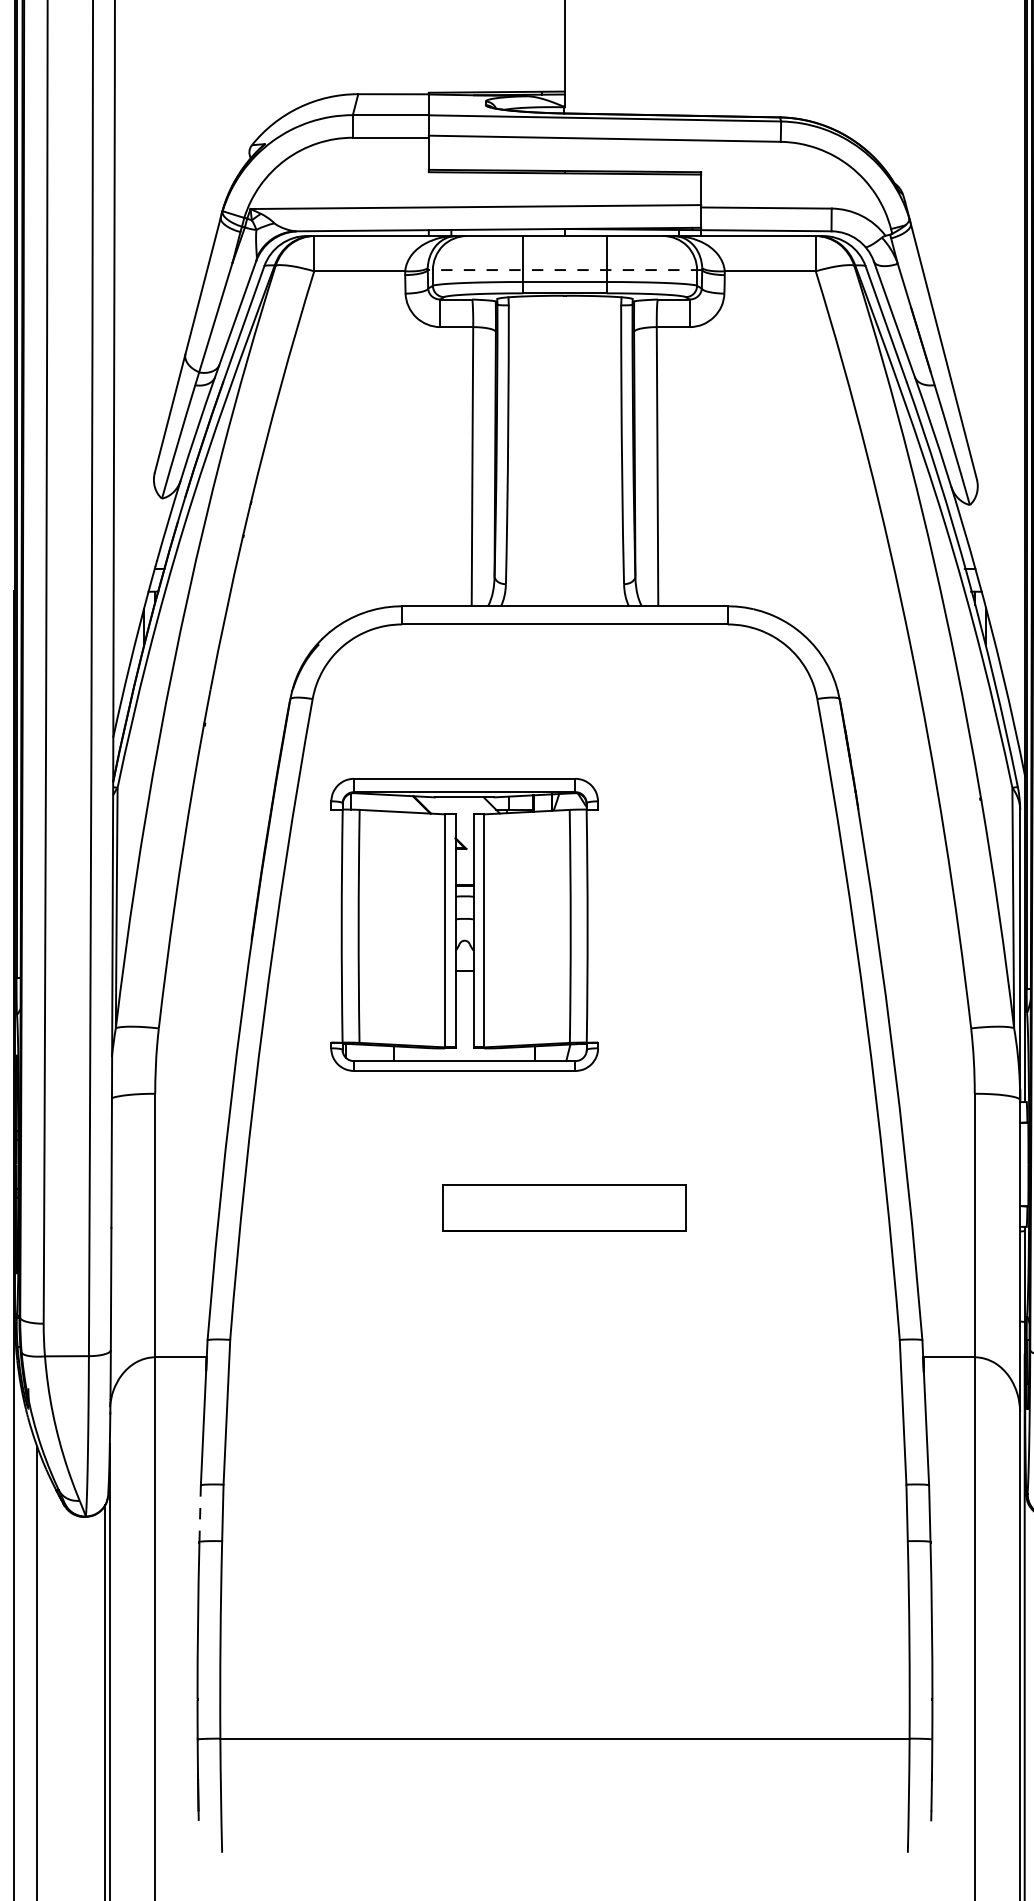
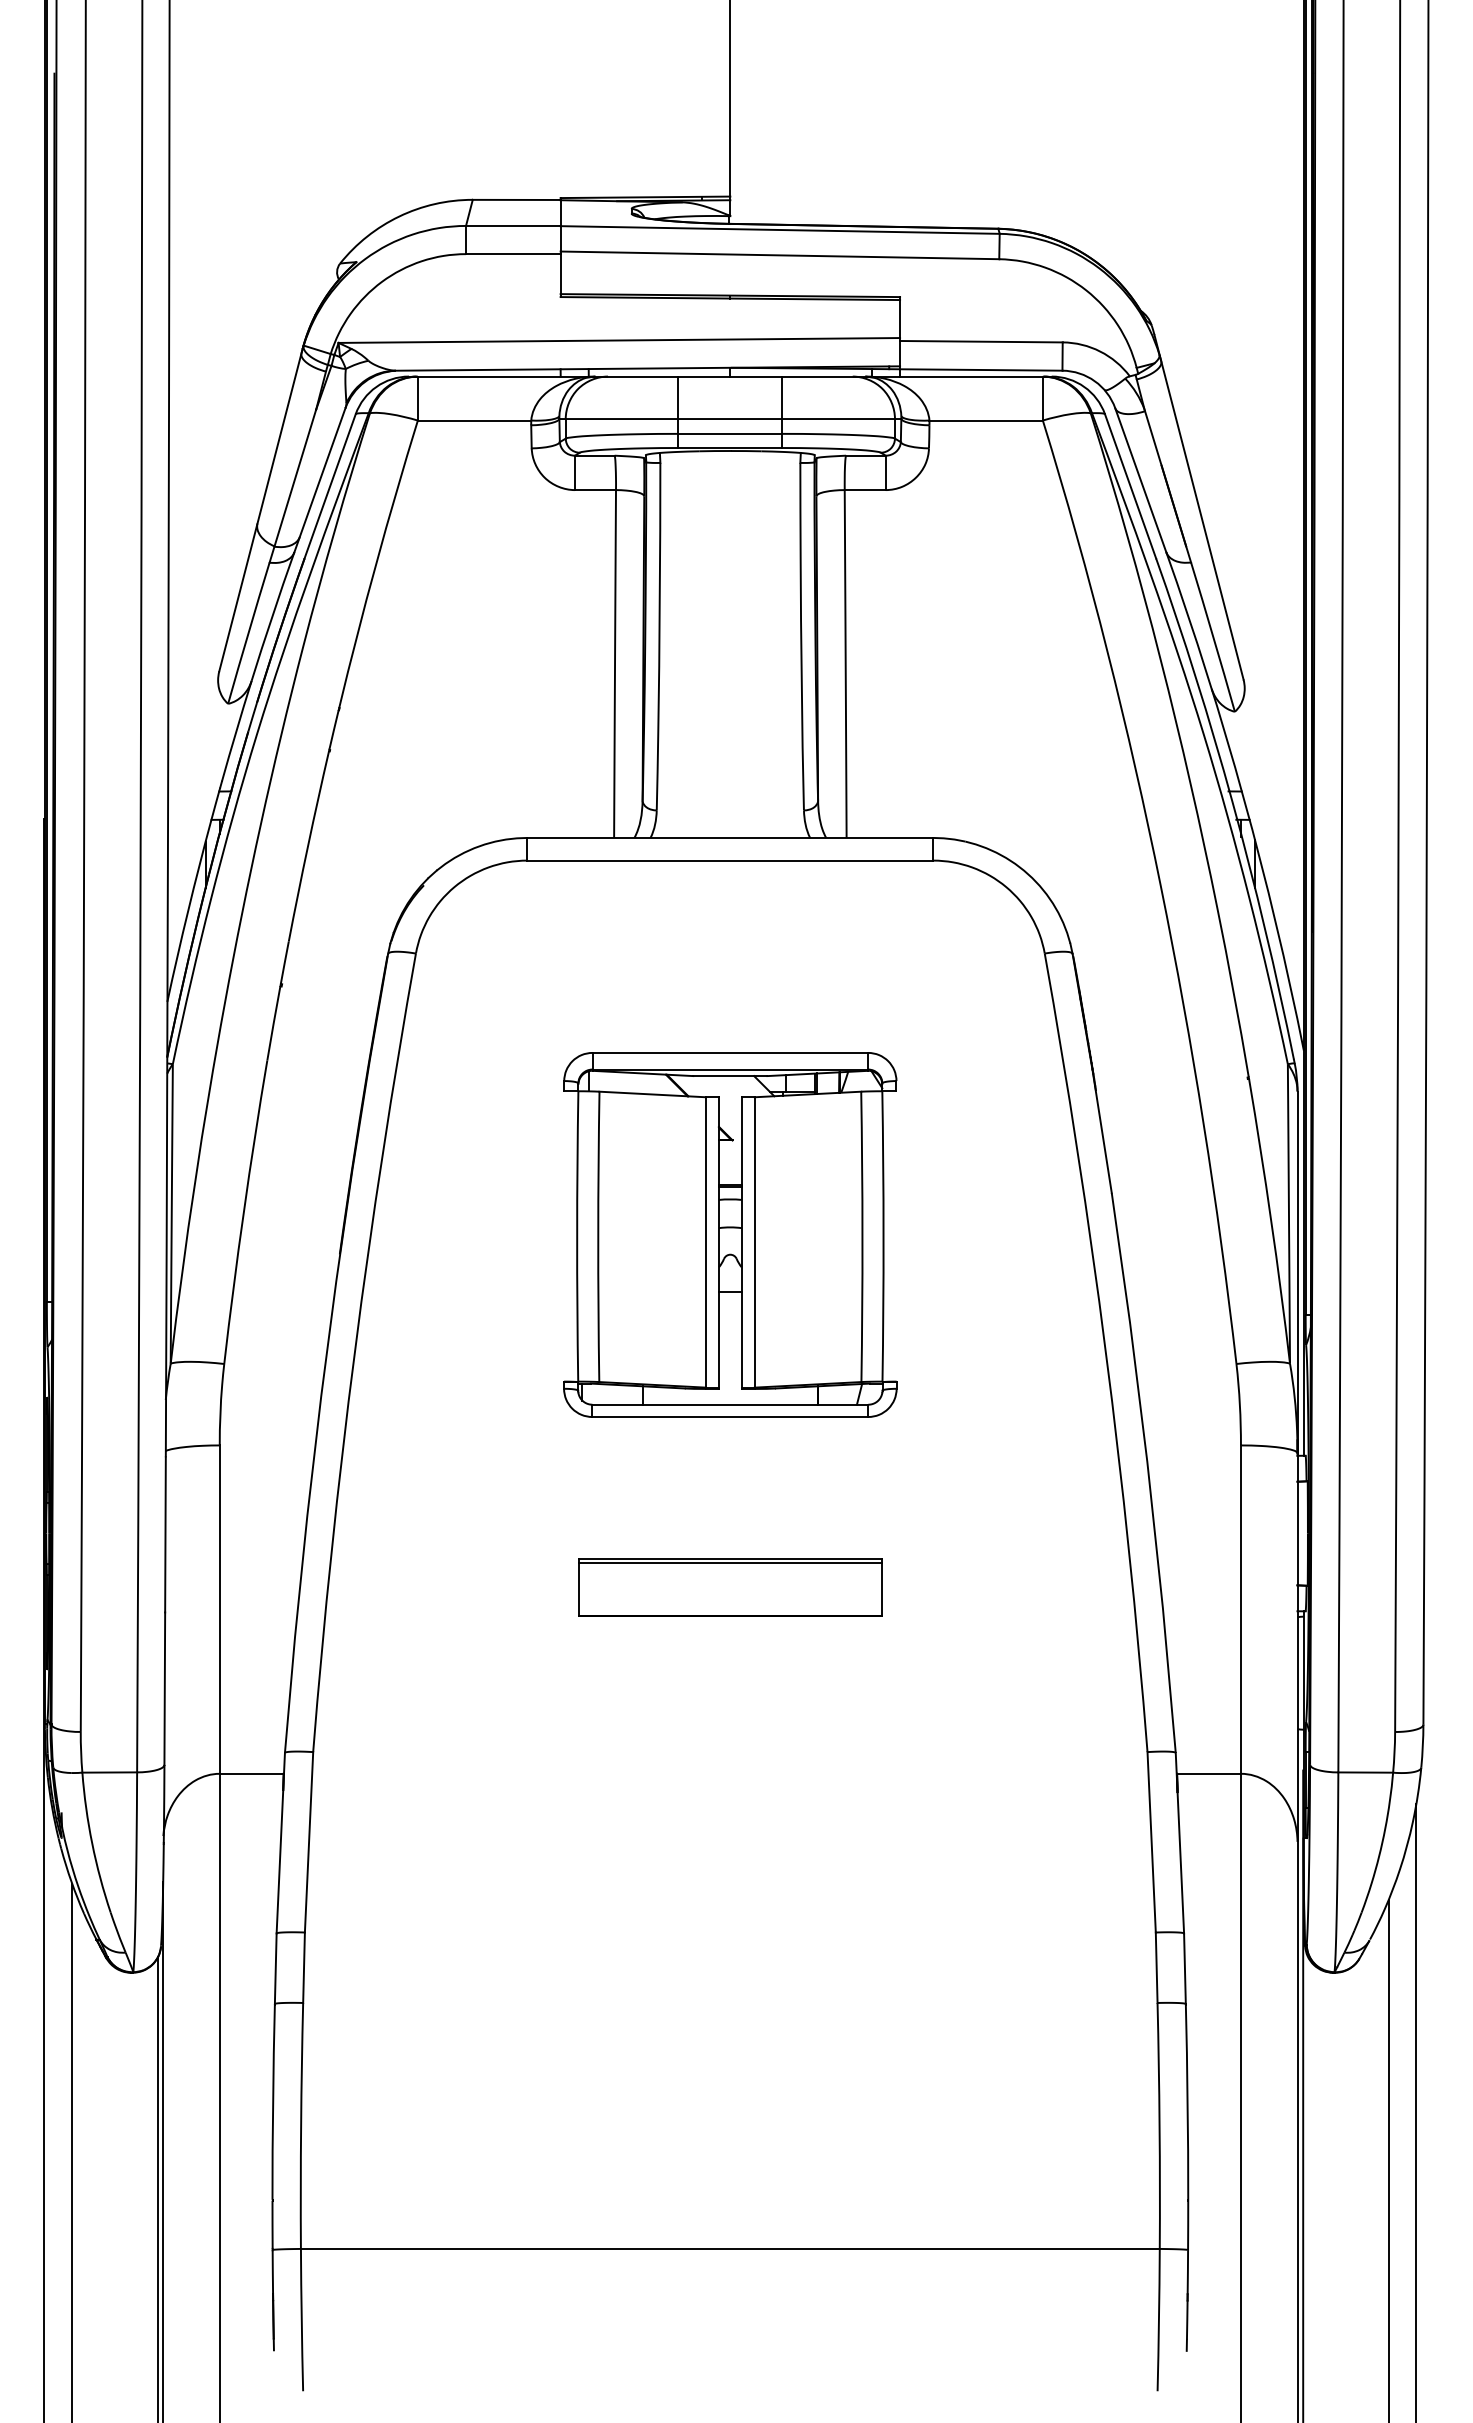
line: (565, 270) -> (730, 419), dashed -> solid
part: (464, 924) -> (730, 1234), moved
line: (564, 1187) -> (729, 1562), added
line: (199, 1513) -> (275, 1968), dashed -> solid

